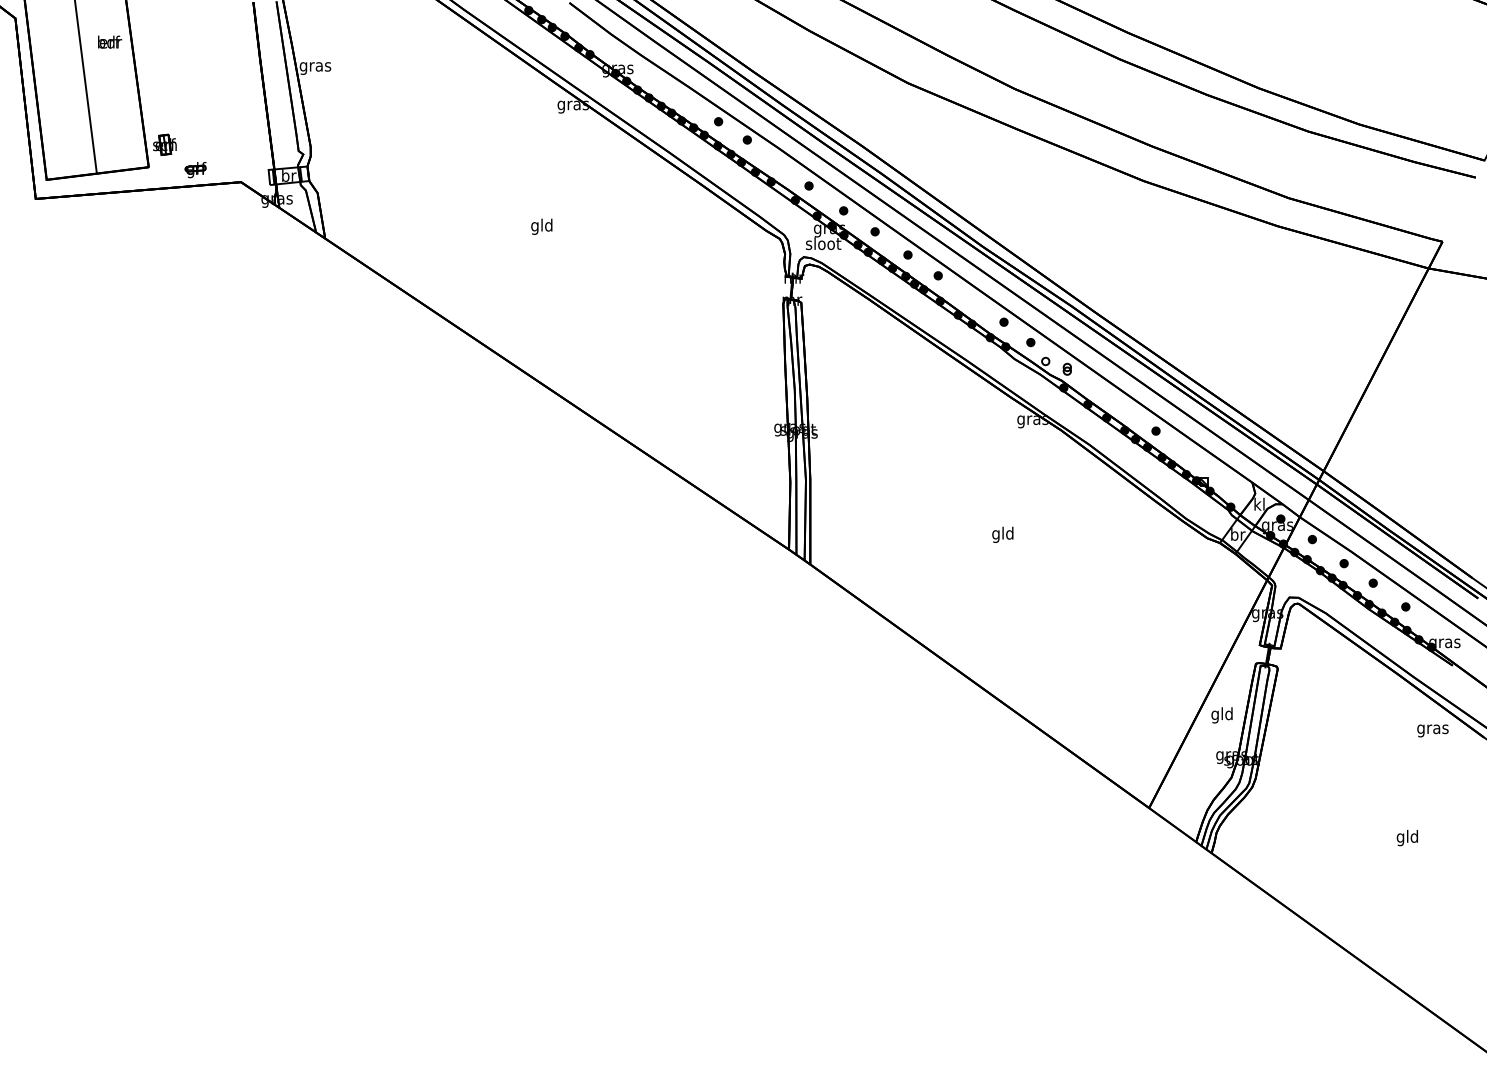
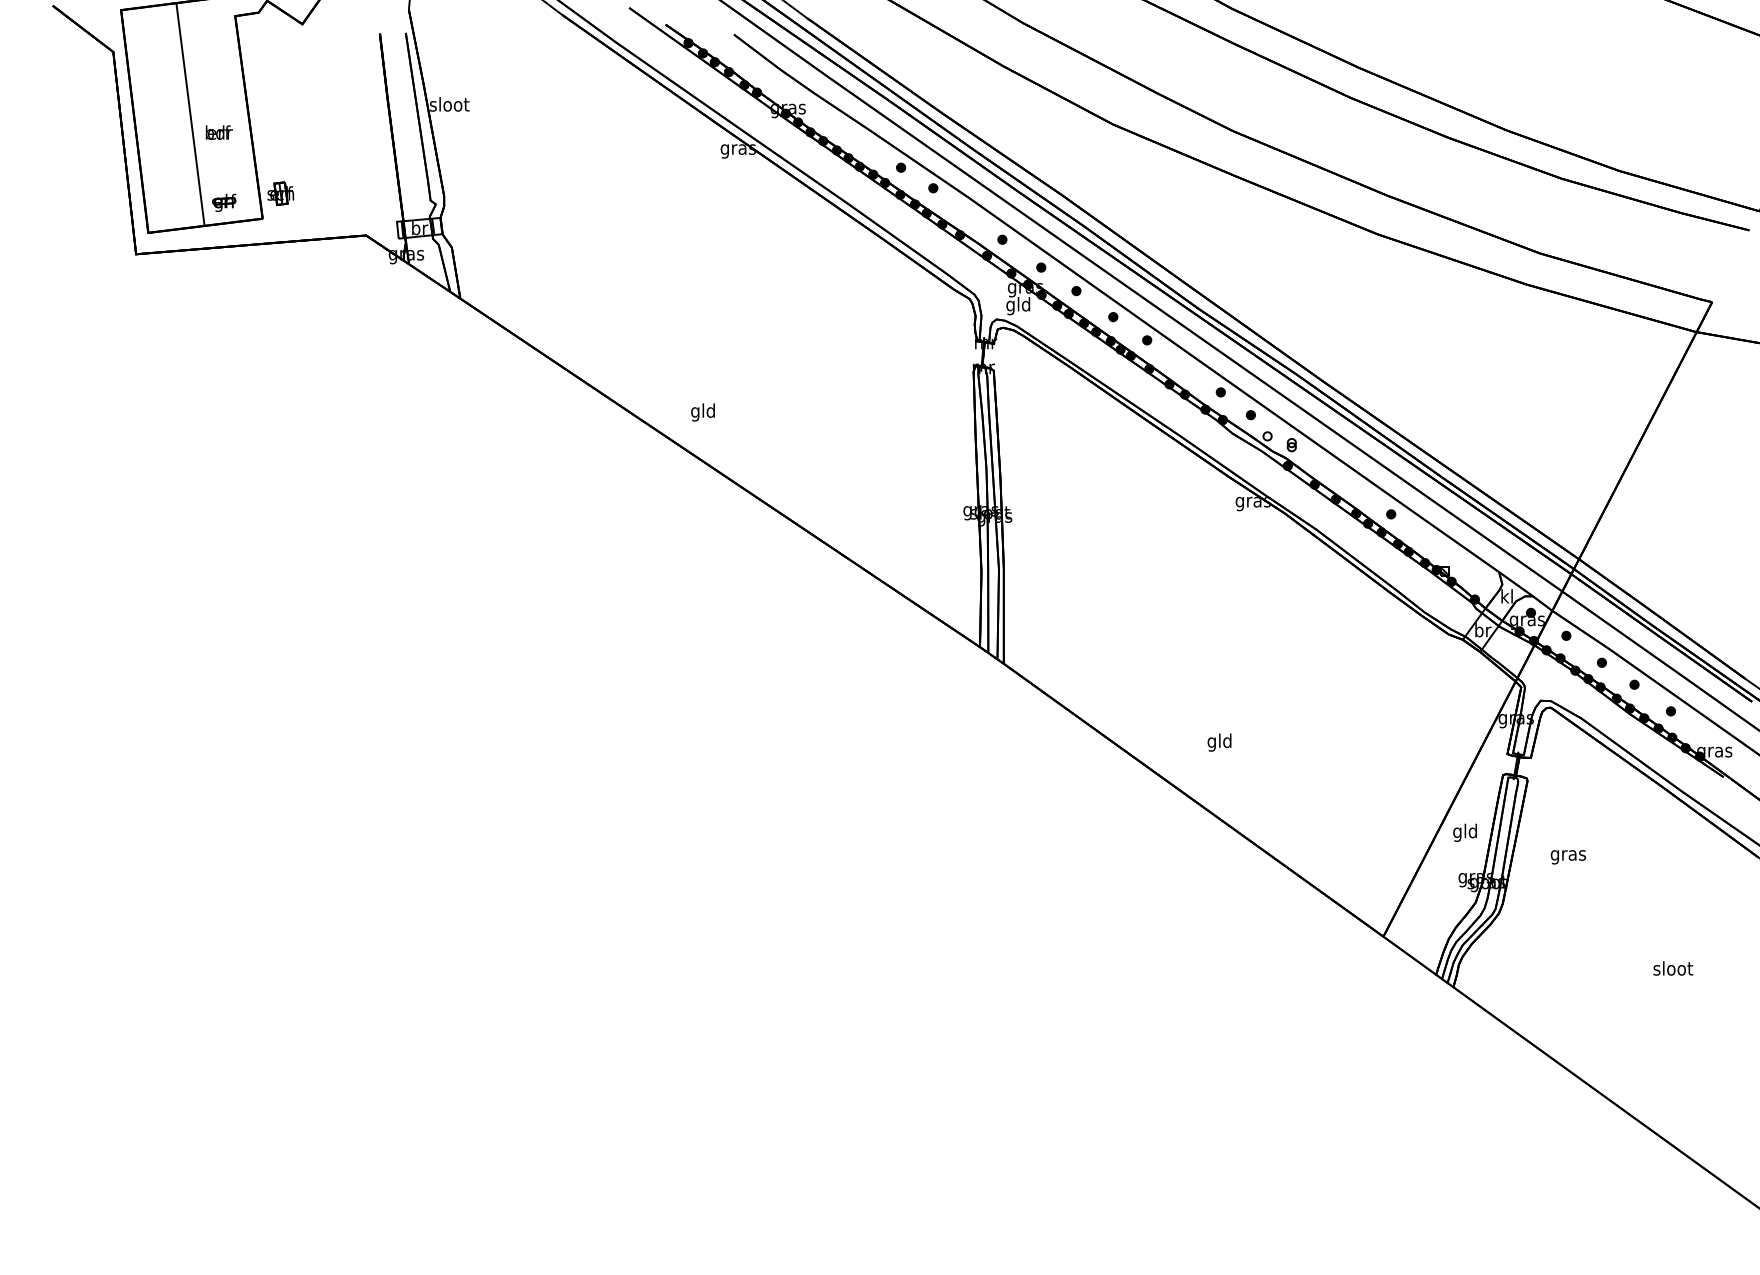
text: (109, 42) -> (218, 132), moved
text: (315, 67) -> (449, 106), gras -> sloot
part: (195, 169) -> (224, 202), moved
text: (541, 226) -> (702, 412), moved
text: (823, 245) -> (1018, 306), sloot -> gld
text: (1002, 534) -> (1219, 742), moved
text: (1432, 731) -> (1567, 857), moved
text: (1408, 838) -> (1673, 970), gld -> sloot

